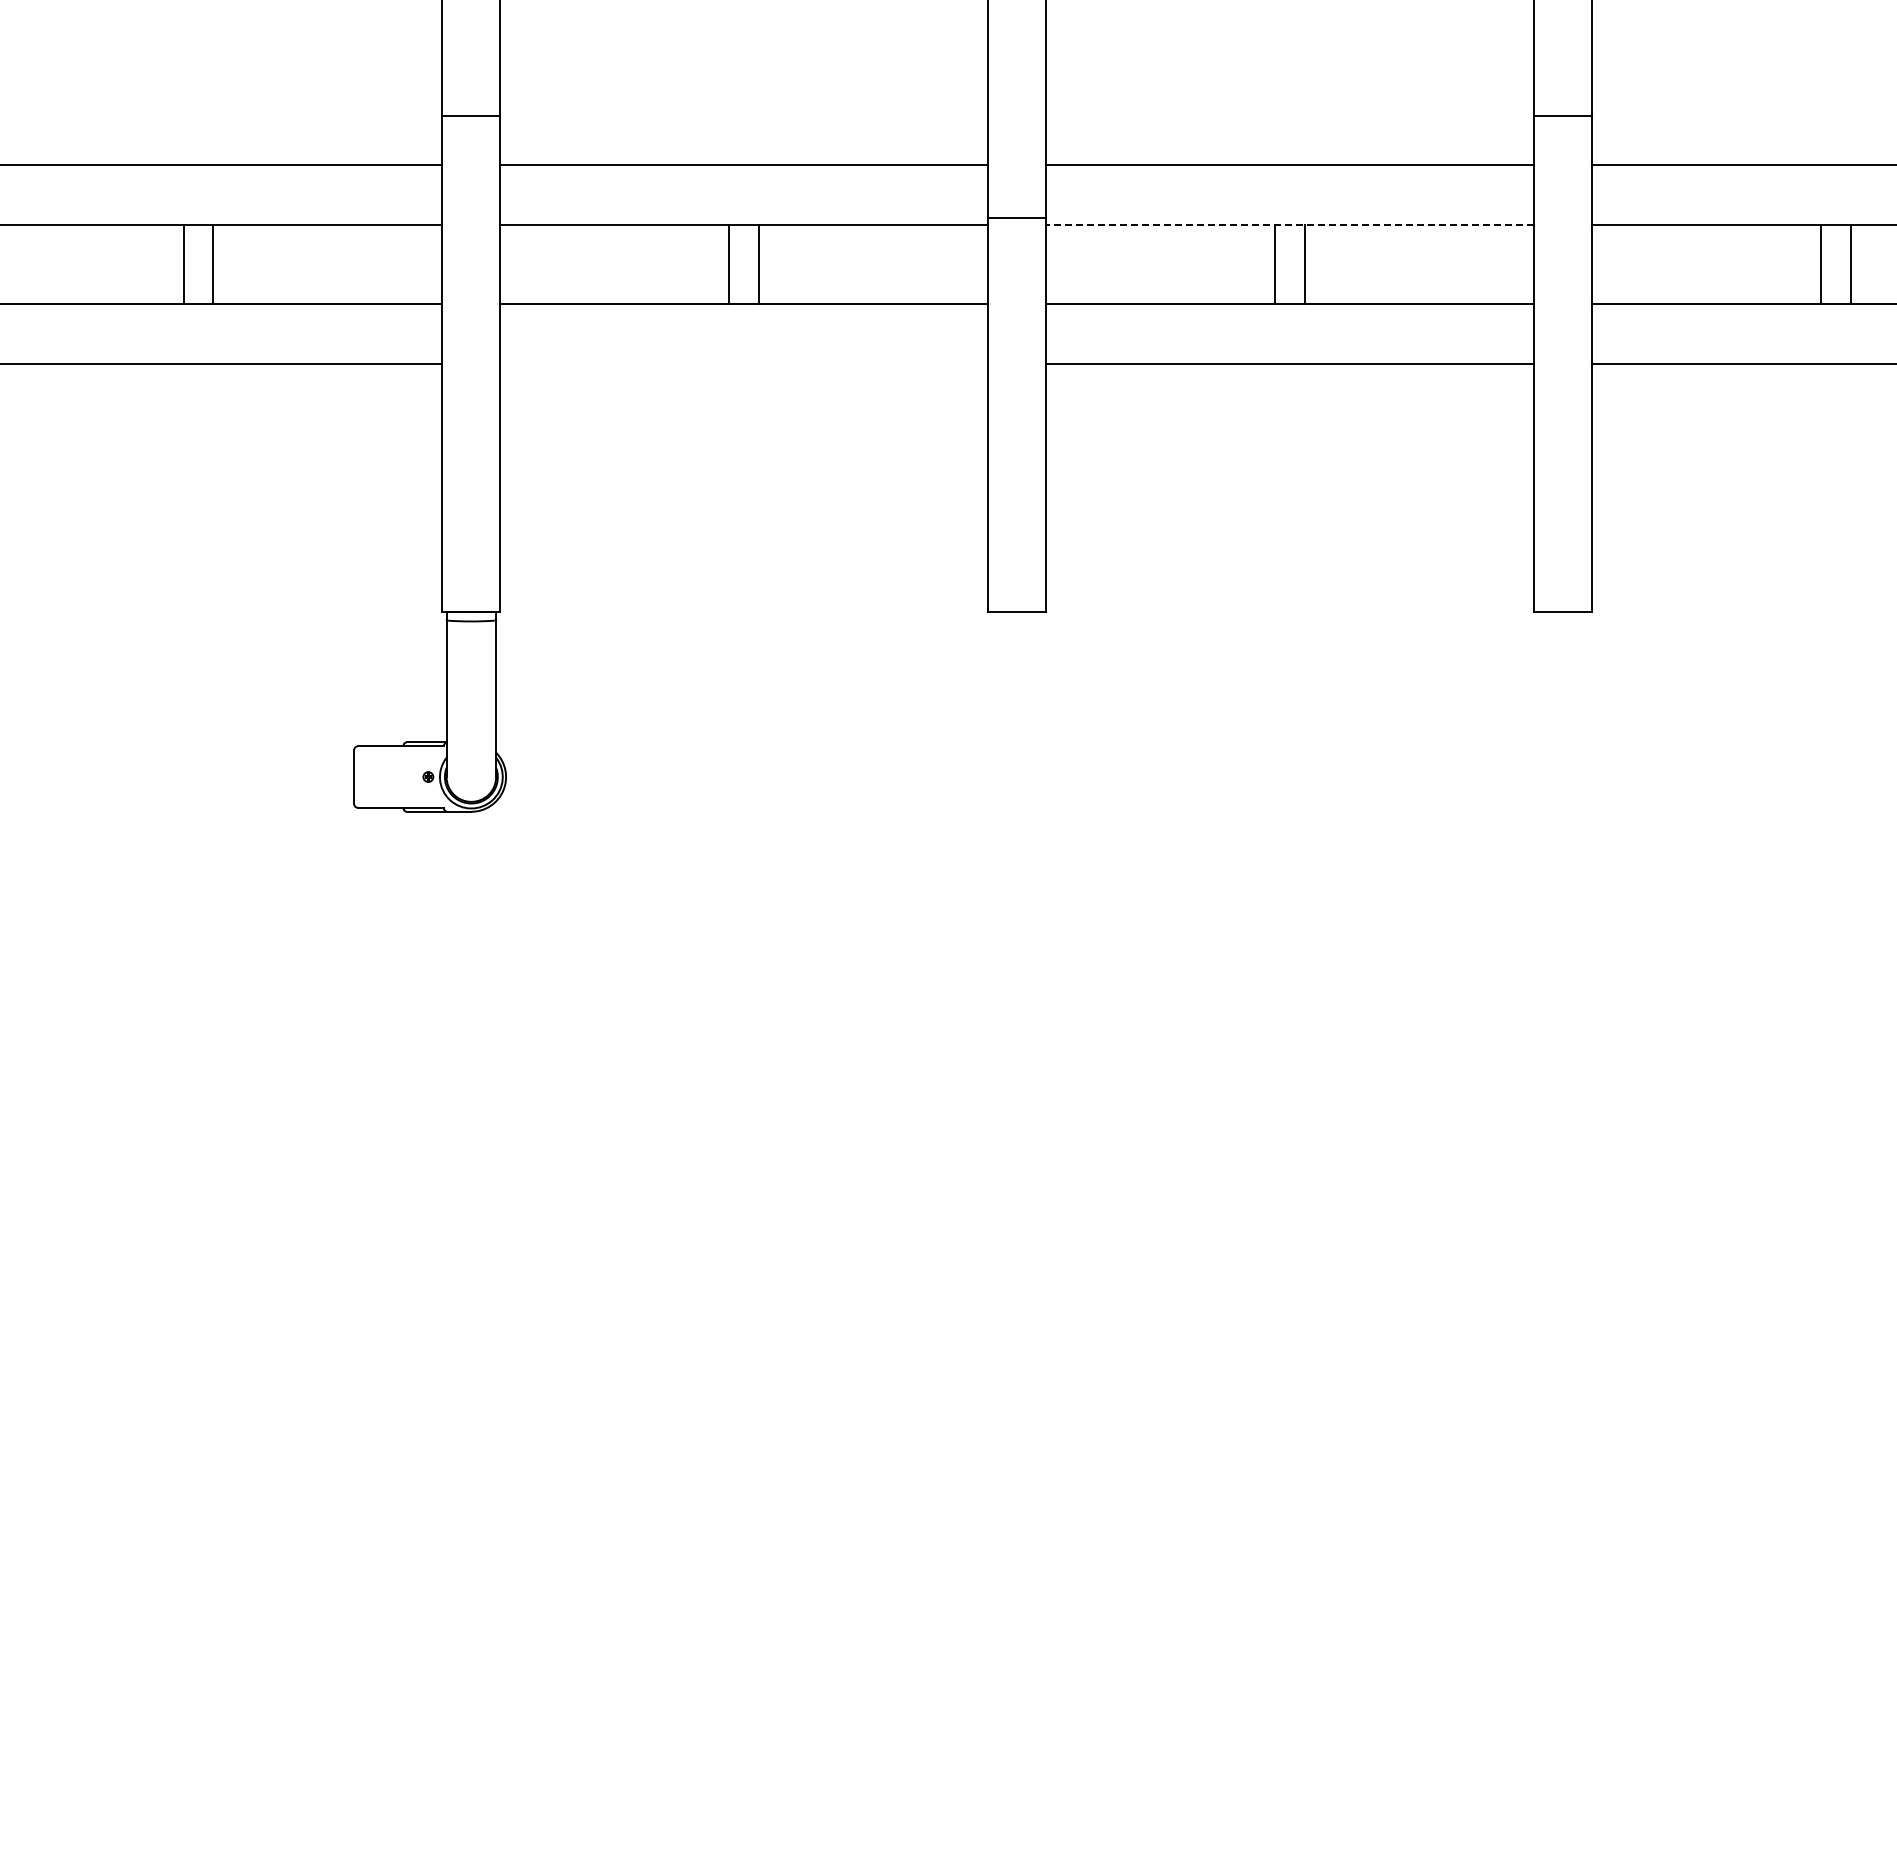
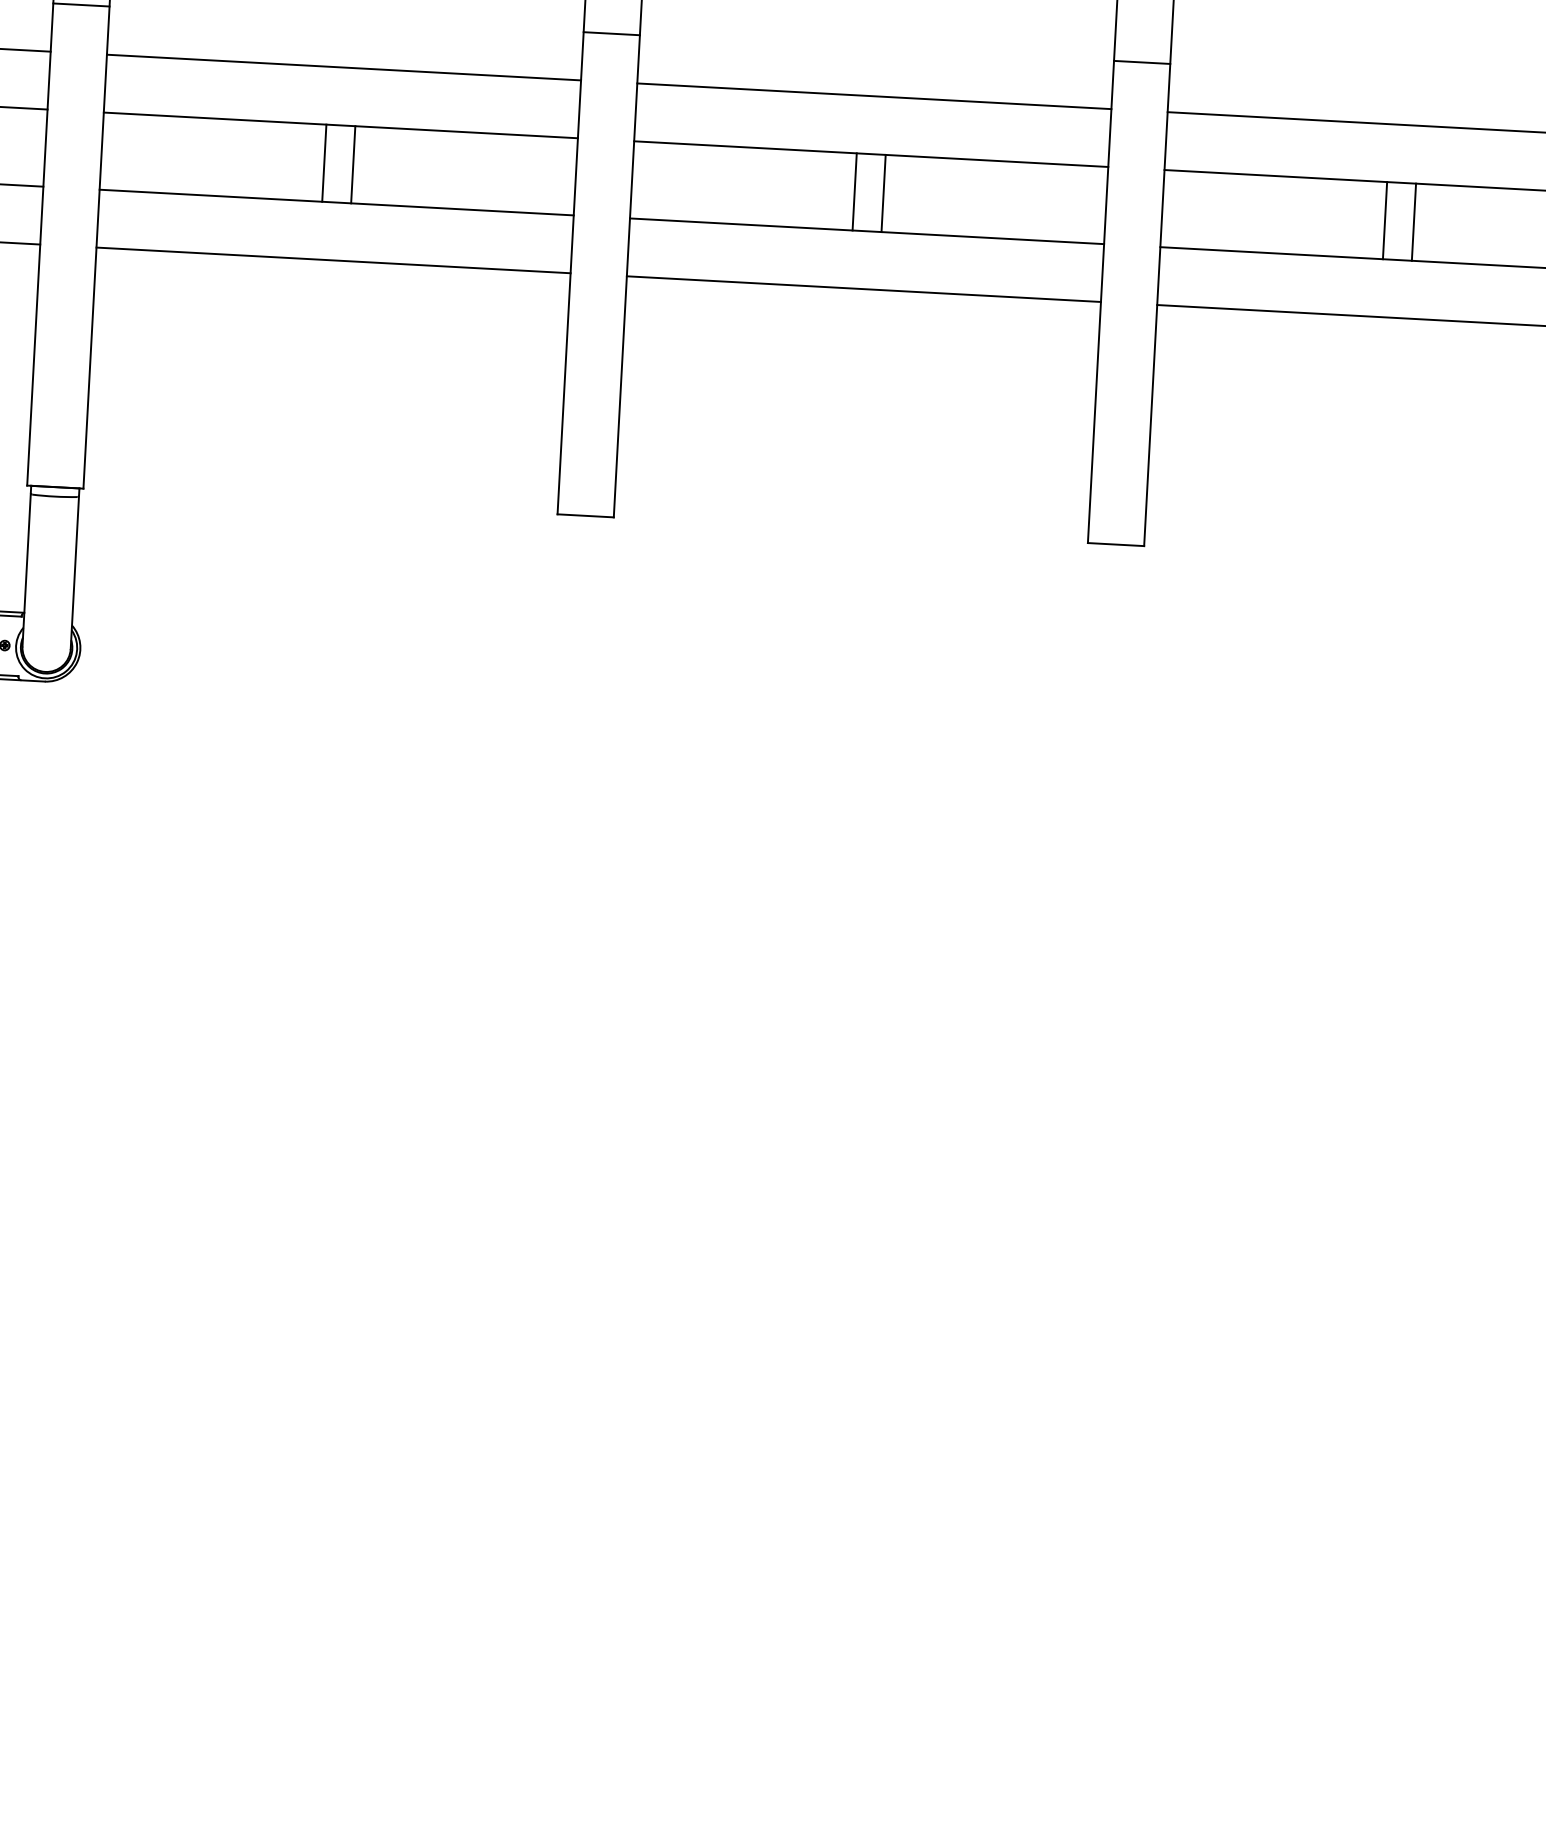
line: (1017, 217) -> (612, 33), moved
line: (1289, 224) -> (870, 153), dashed -> solid
line: (744, 363) -> (333, 260), added

